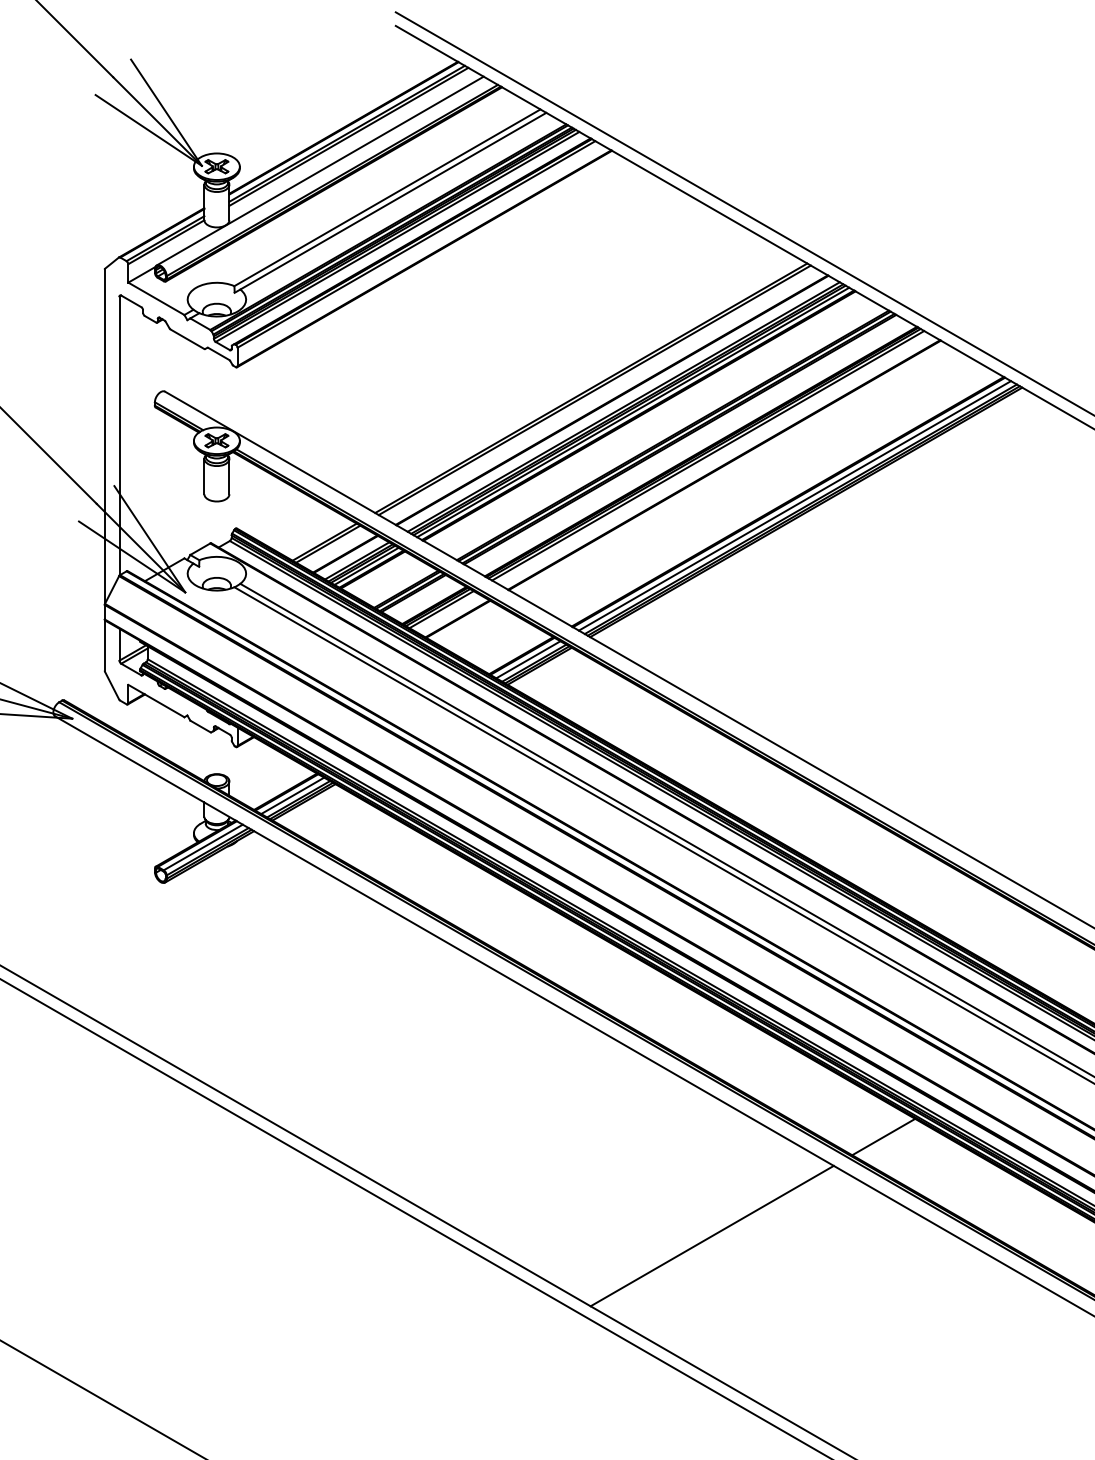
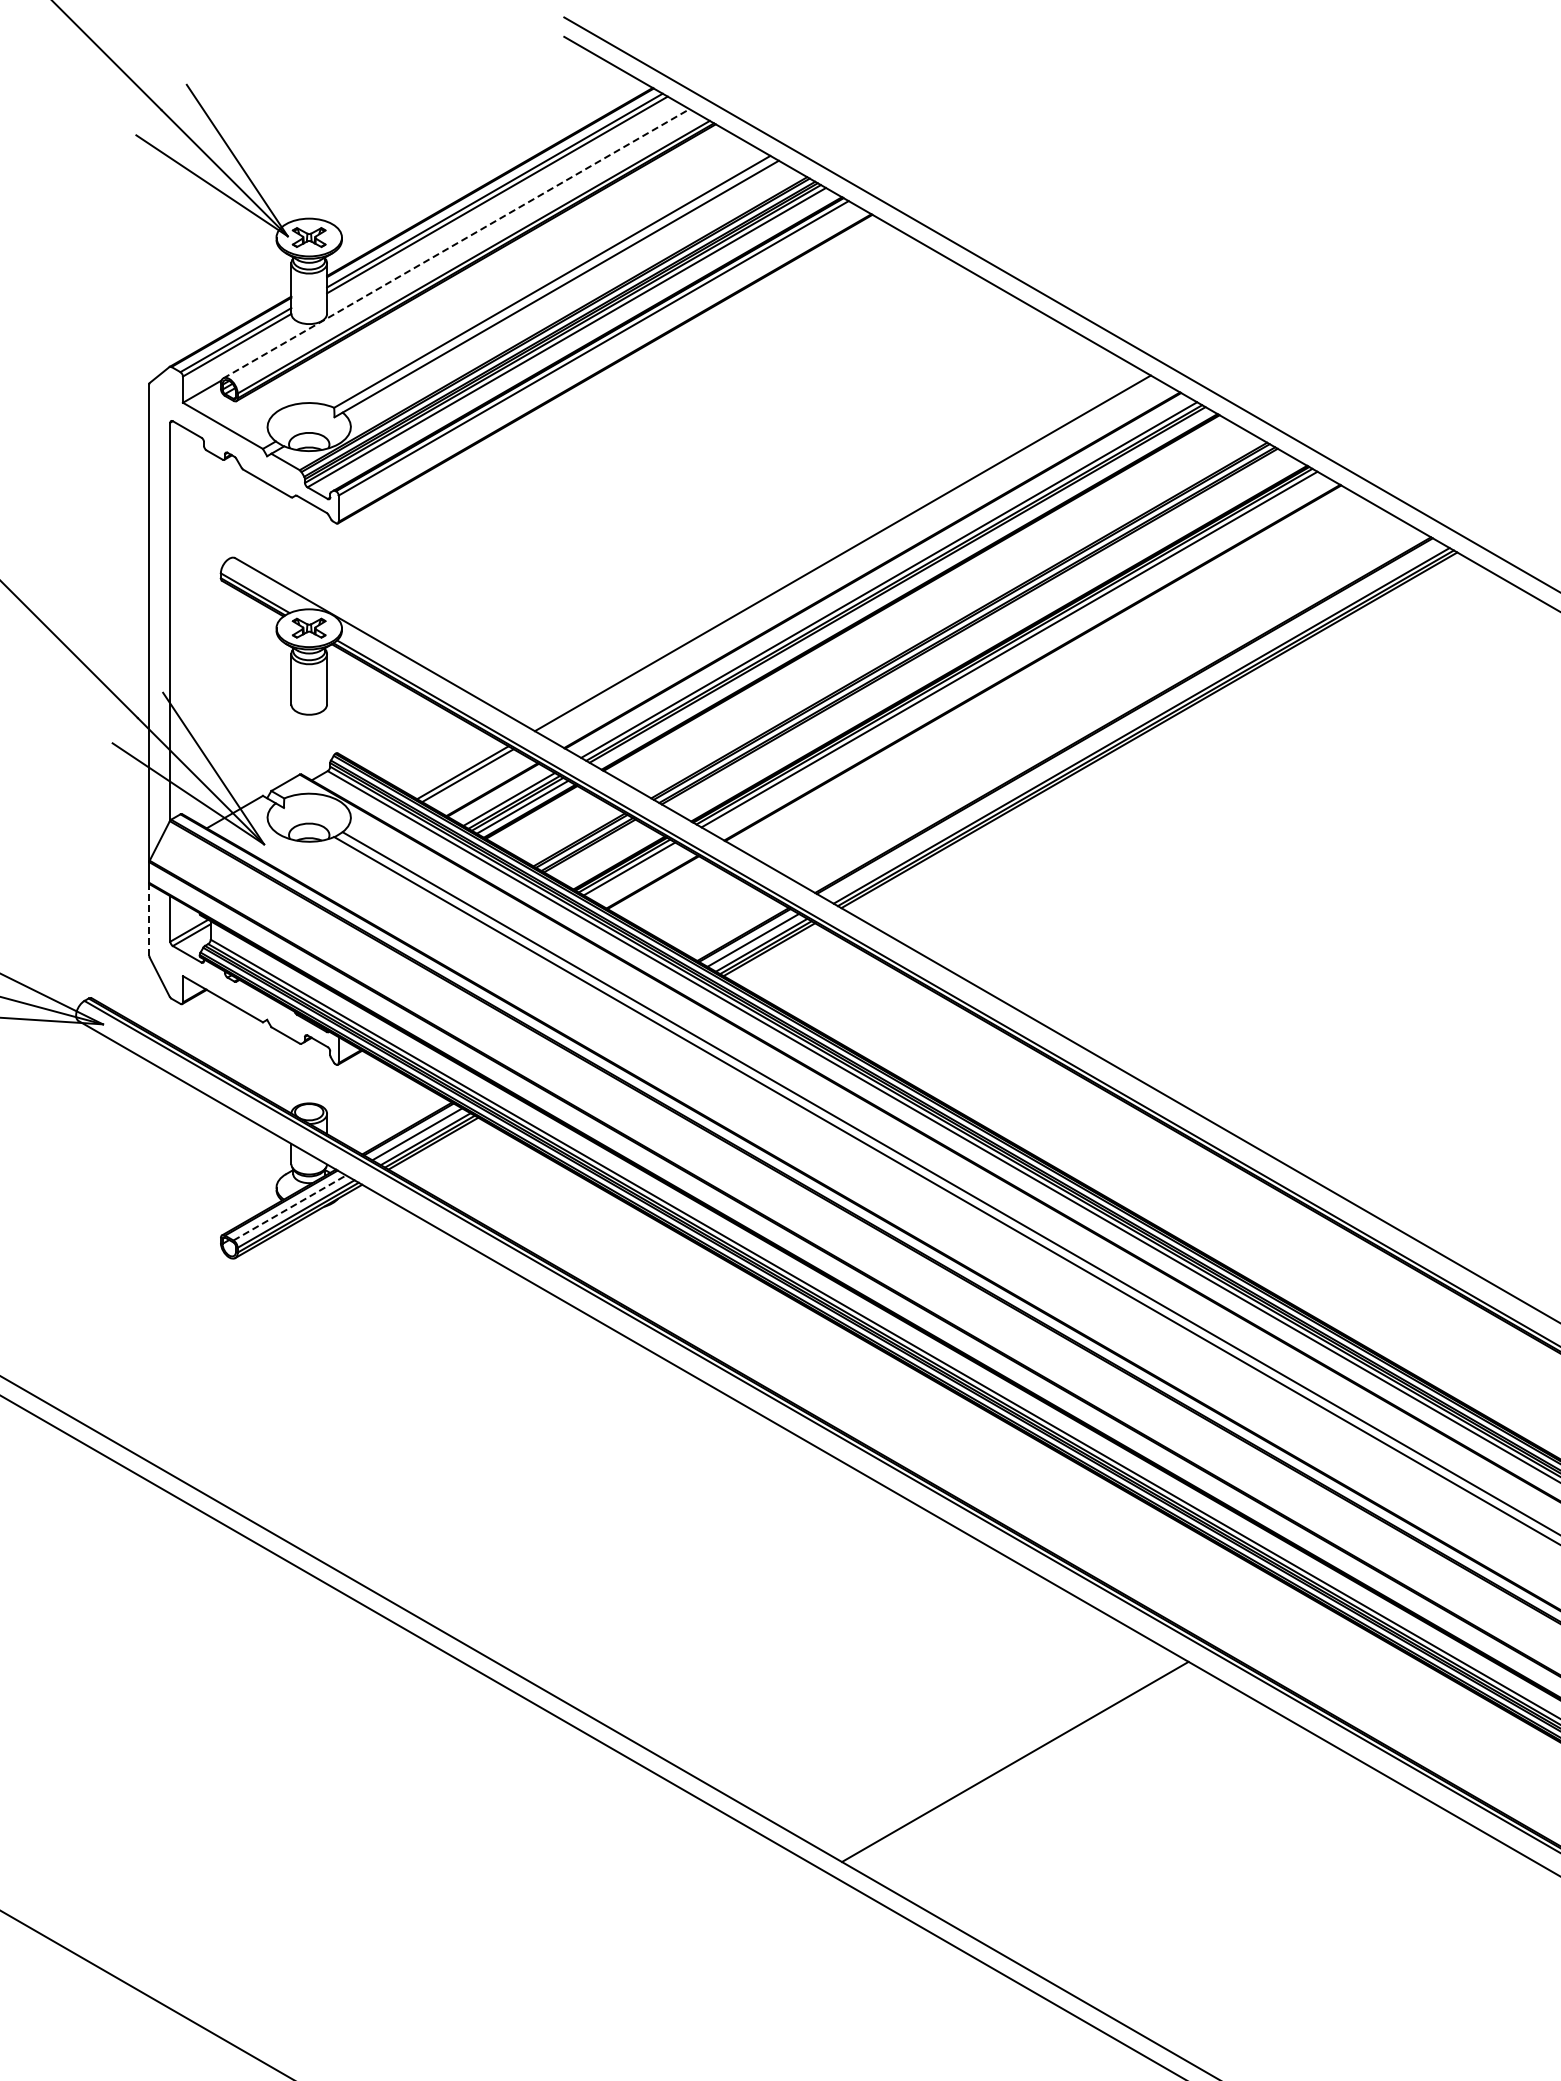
line: (320, 170) -> (456, 243), solid -> dashed
line: (594, 390) -> (847, 556), removed
line: (633, 412) -> (902, 587), removed
line: (795, 505) -> (1133, 720), removed
line: (104, 645) -> (149, 919), solid -> dashed
line: (203, 847) -> (290, 1207), solid -> dashed
line: (883, 1136) -> (1259, 1620), removed

